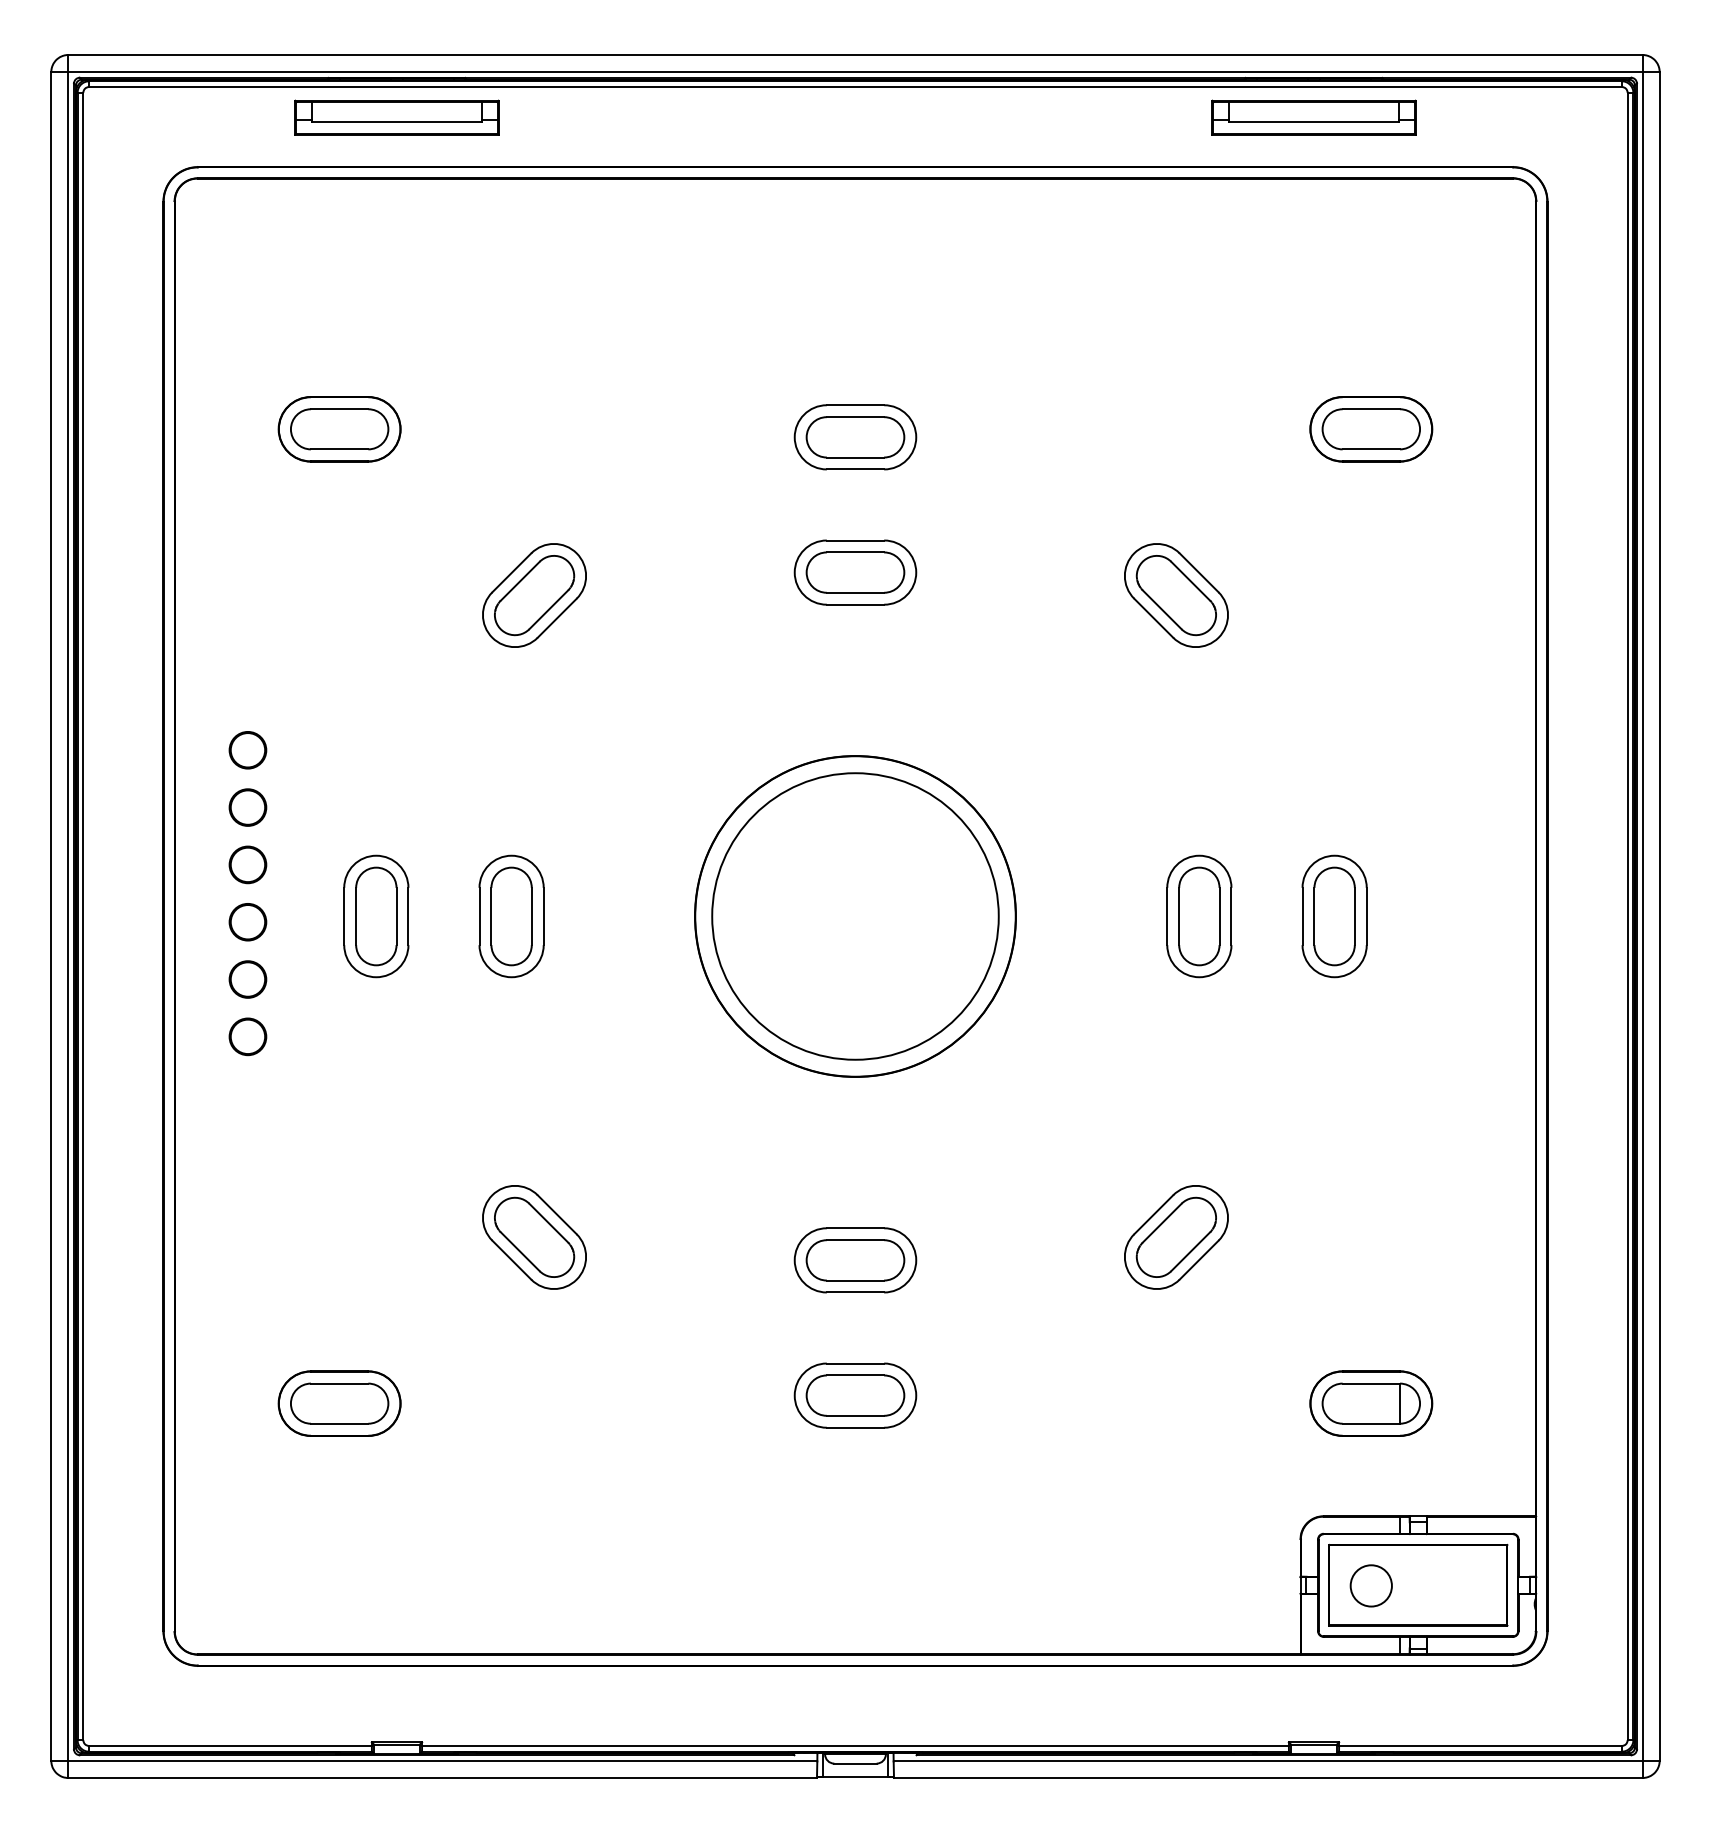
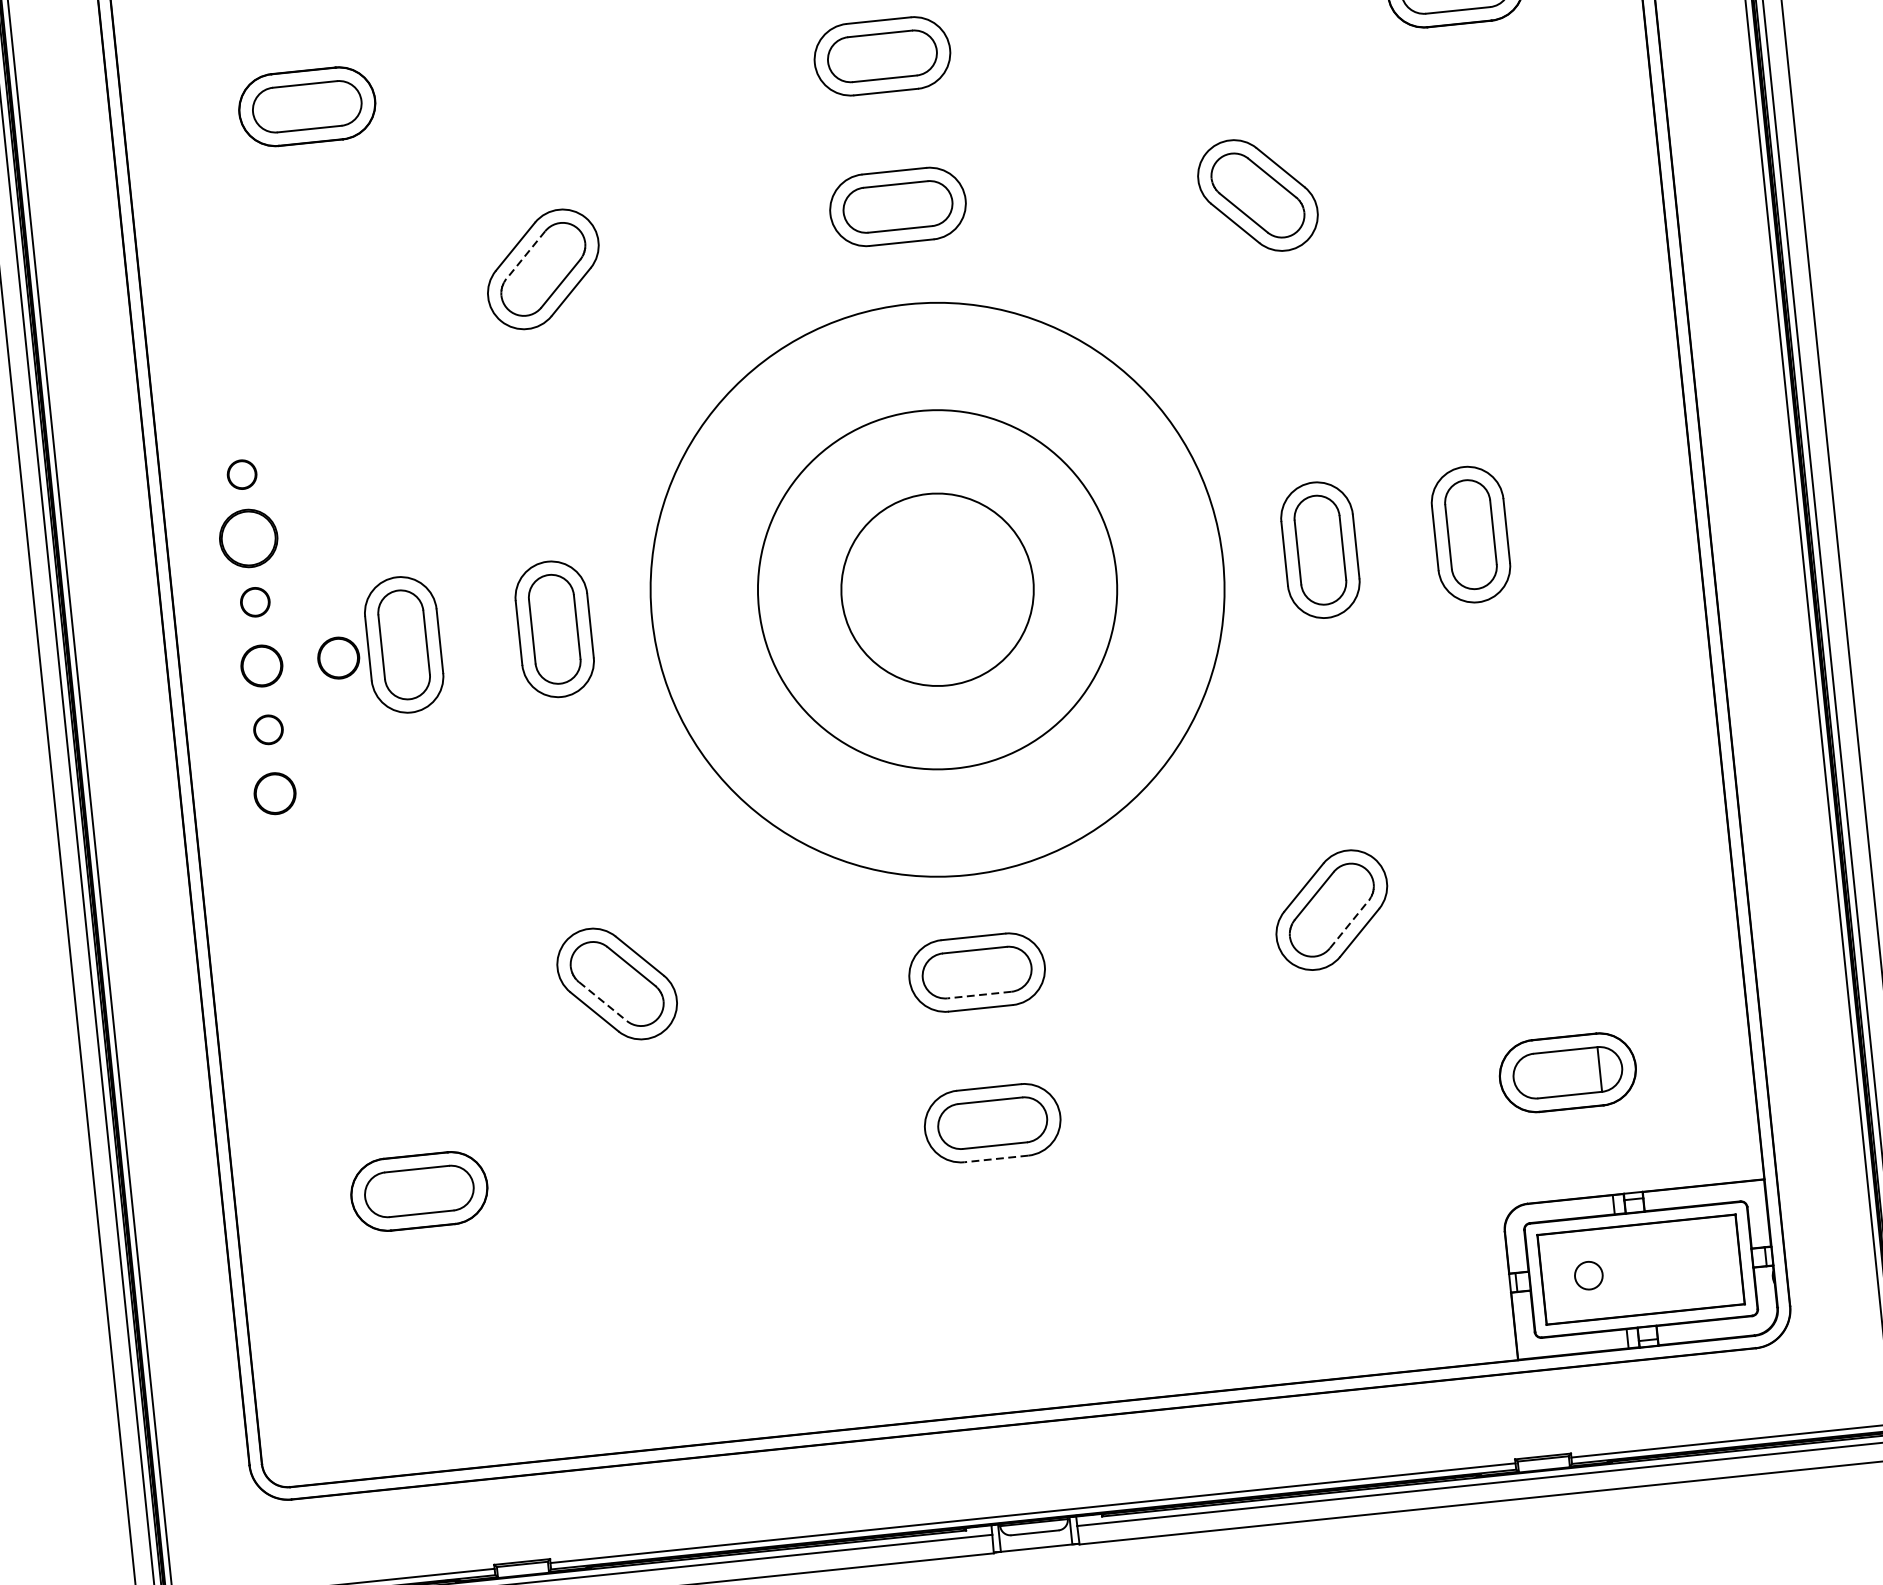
line: (519, 581) -> (524, 255), solid -> dashed
part: (247, 750) -> (241, 474), size x0.7
part: (247, 807) -> (248, 538), size x1.4
part: (247, 864) -> (254, 601), size x0.7
circle: (855, 916) -> (937, 589), size x0.6
circle: (855, 916) -> (937, 589), size x1.6
part: (316, 922) -> (338, 658), added
part: (247, 979) -> (267, 729), size x0.7
line: (1191, 1251) -> (1350, 924), solid -> dashed
line: (520, 1252) -> (603, 1002), solid -> dashed
line: (855, 1280) -> (979, 995), solid -> dashed
line: (855, 1427) -> (996, 1158), solid -> dashed
circle: (1370, 1585) -> (1587, 1275), size x0.6

